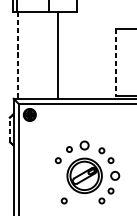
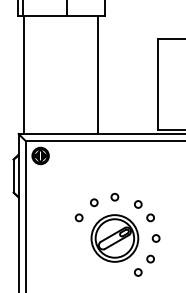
line: (58, 54) -> (98, 74), moved
line: (17, 55) -> (24, 75), dashed -> solid
line: (116, 62) -> (157, 84), dashed -> solid
line: (9, 130) -> (13, 176), dashed -> solid
circle: (84, 144) -> (114, 196), size x0.62
circle: (114, 175) -> (155, 238), size x0.62
circle: (64, 200) -> (87, 272), removed

